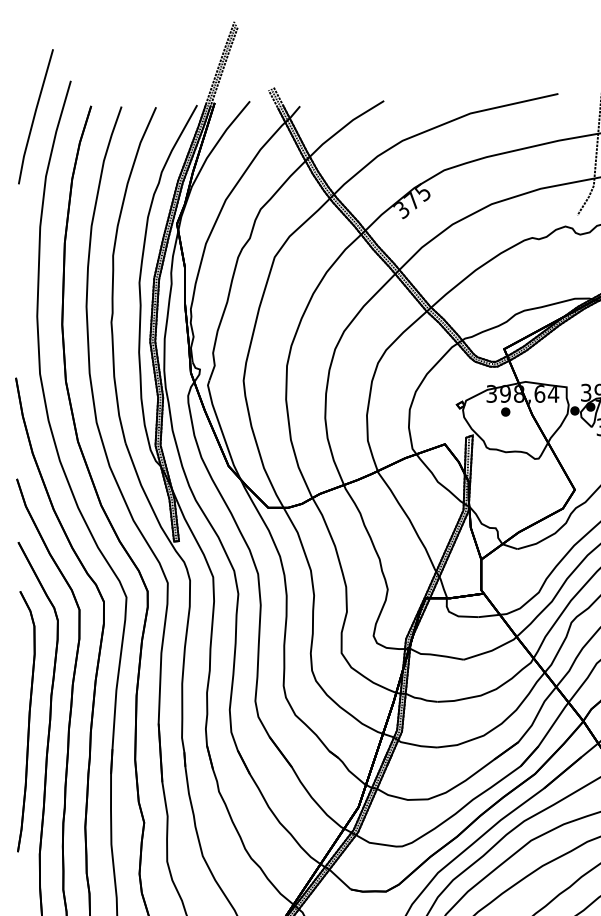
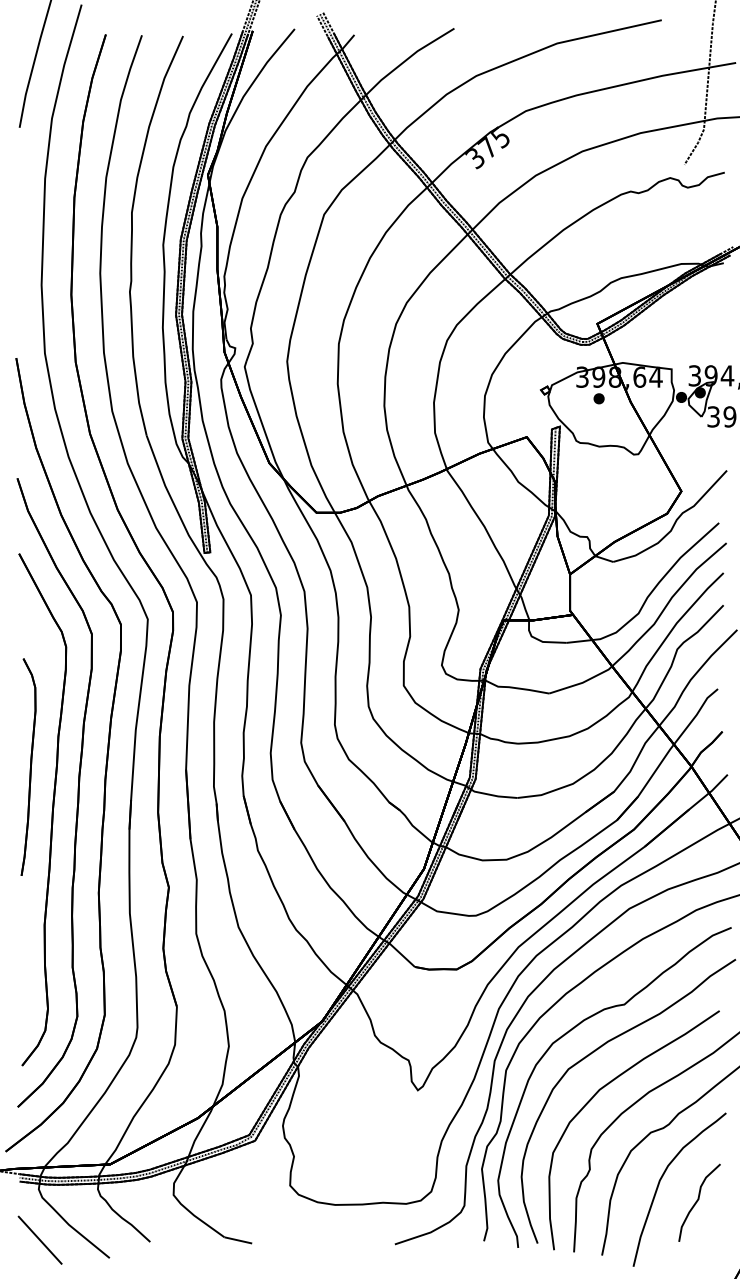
part: (26, 721) -> (28, 766), size x0.7

